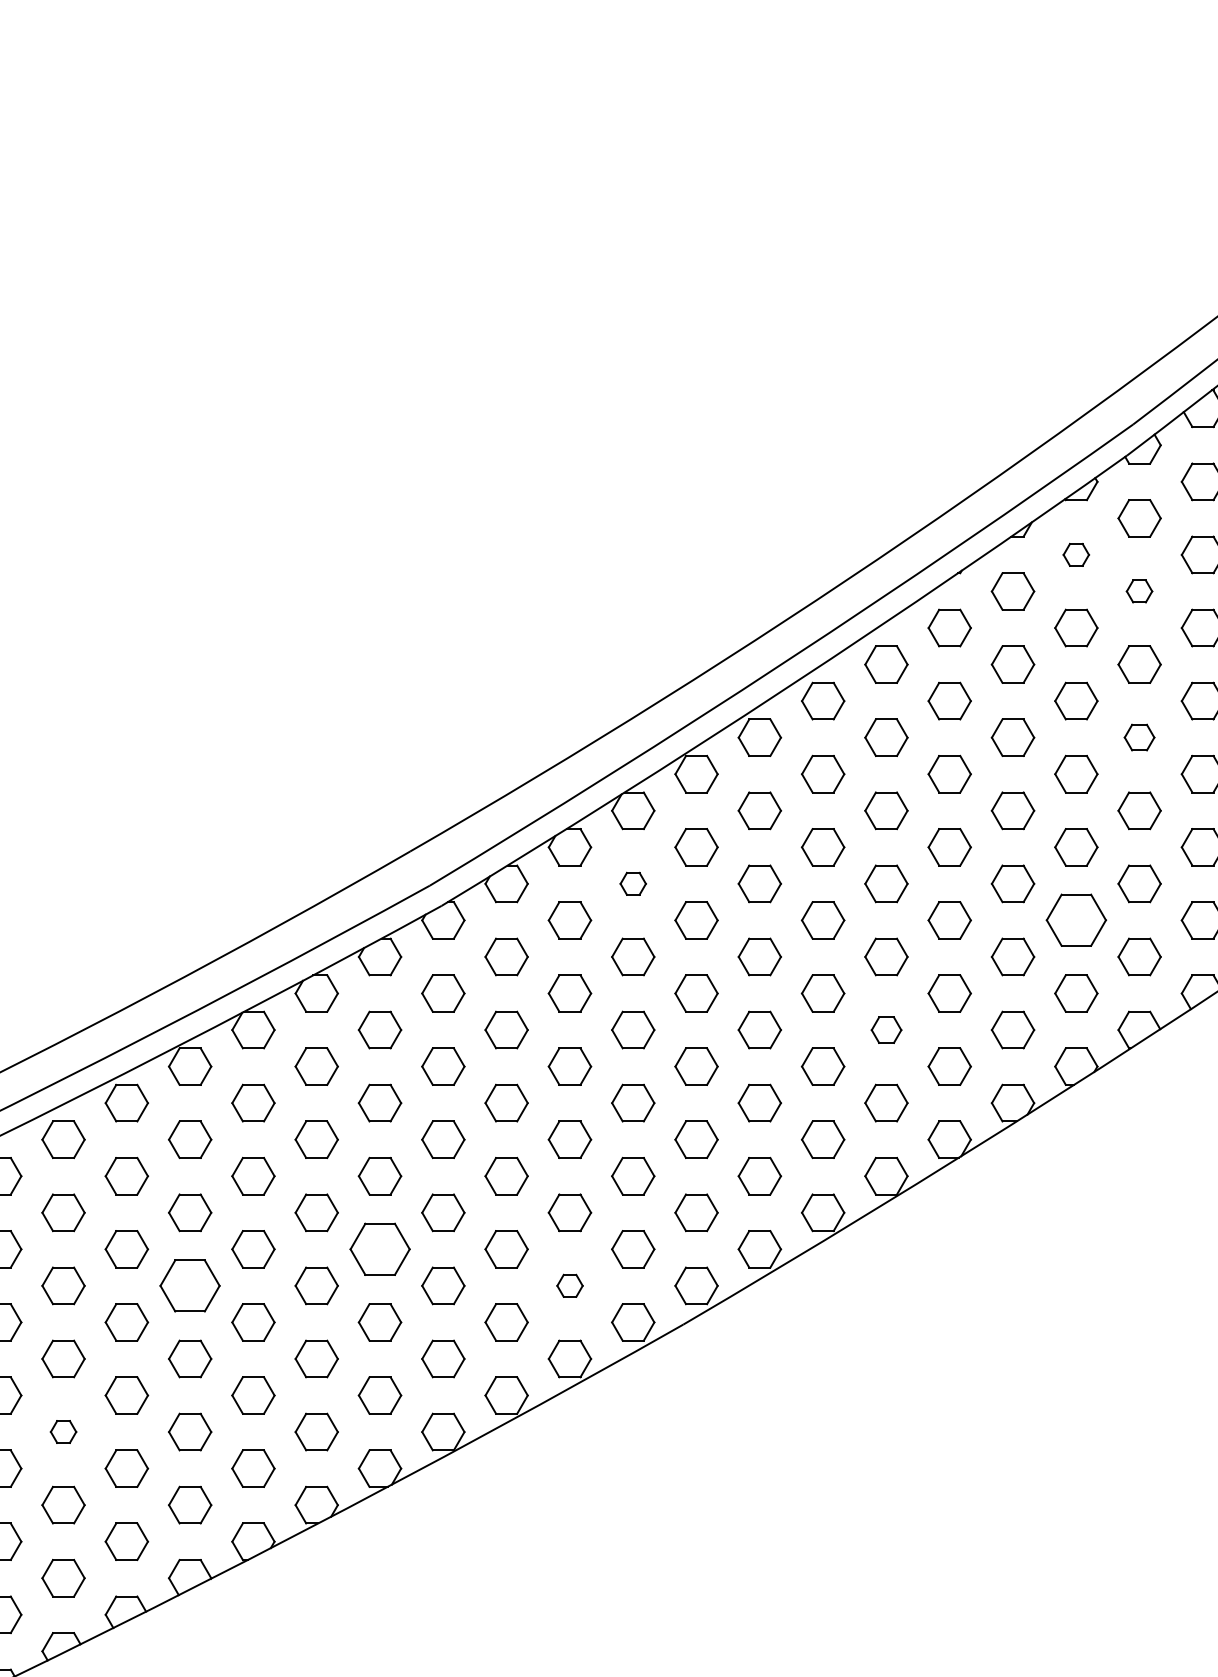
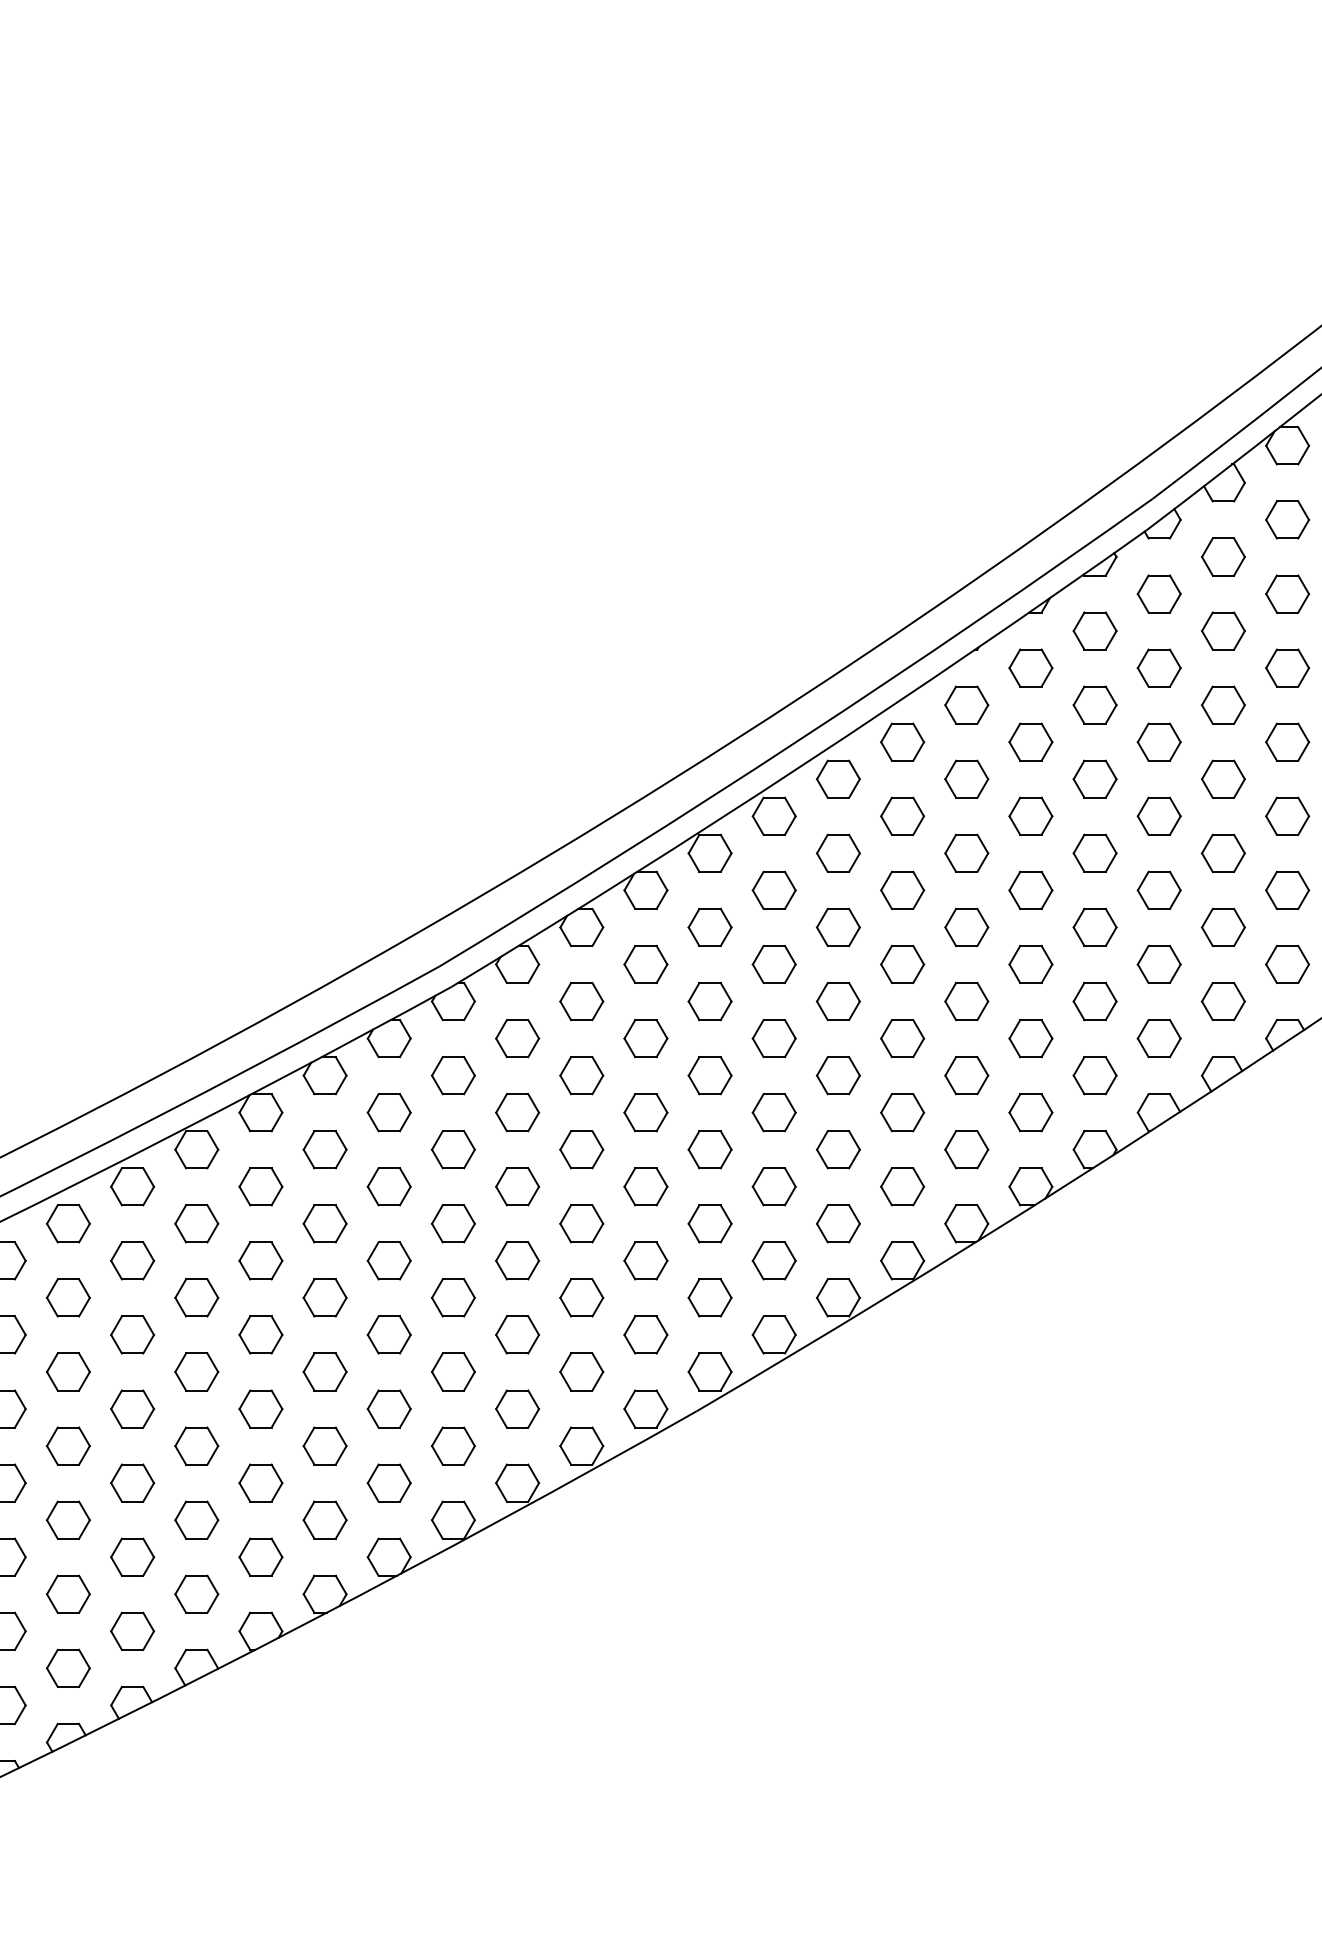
part: (1075, 554) -> (1094, 630), size x1.67
part: (1138, 590) -> (1158, 667), size x1.67
part: (1138, 736) -> (1158, 815), size x1.43
part: (632, 883) -> (645, 964), size x1.67
part: (1075, 920) -> (1094, 1001), size x0.71
part: (886, 1029) -> (902, 1112), size x1.43
part: (379, 1248) -> (388, 1334), size x0.71
part: (189, 1285) -> (196, 1371), size x0.71
part: (569, 1285) -> (581, 1371), size x1.67
part: (63, 1431) -> (68, 1519), size x1.67

